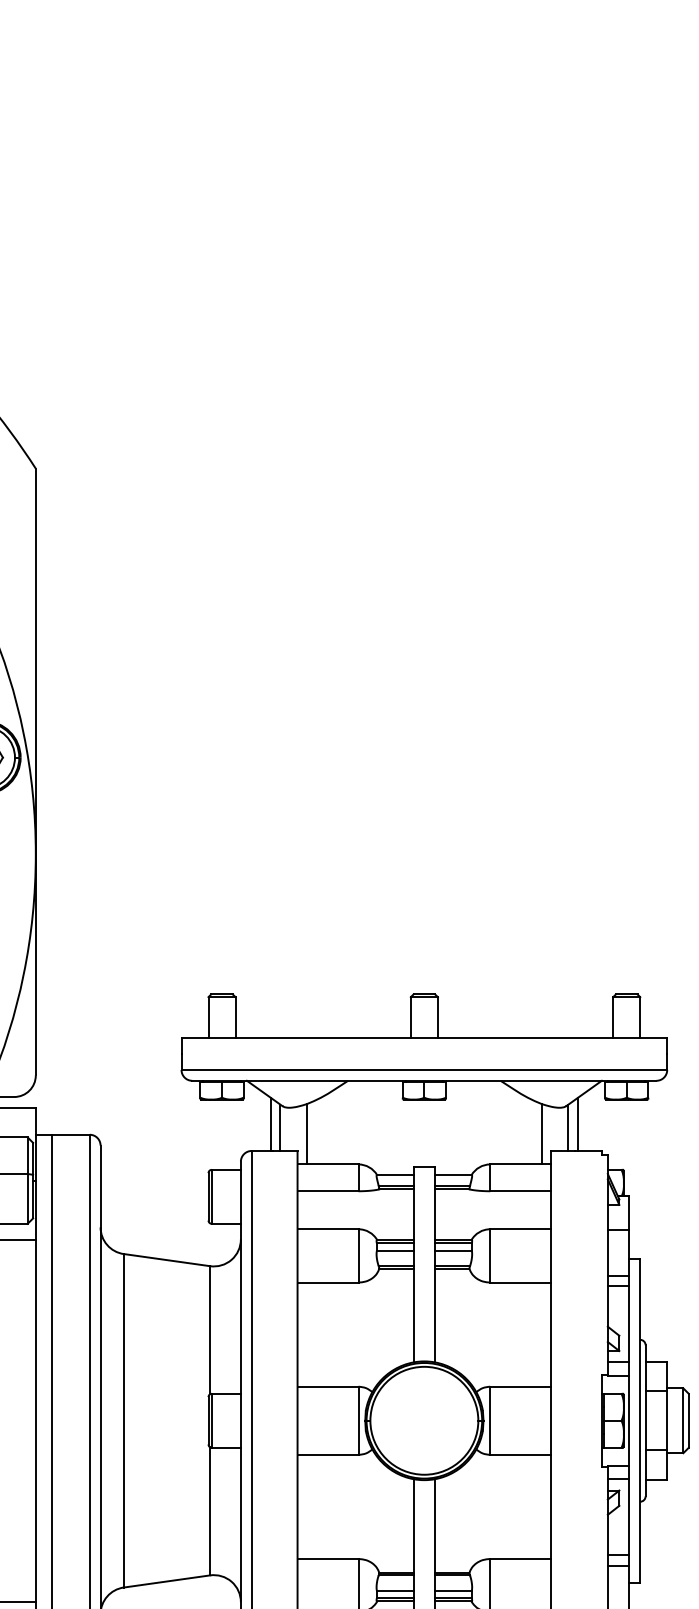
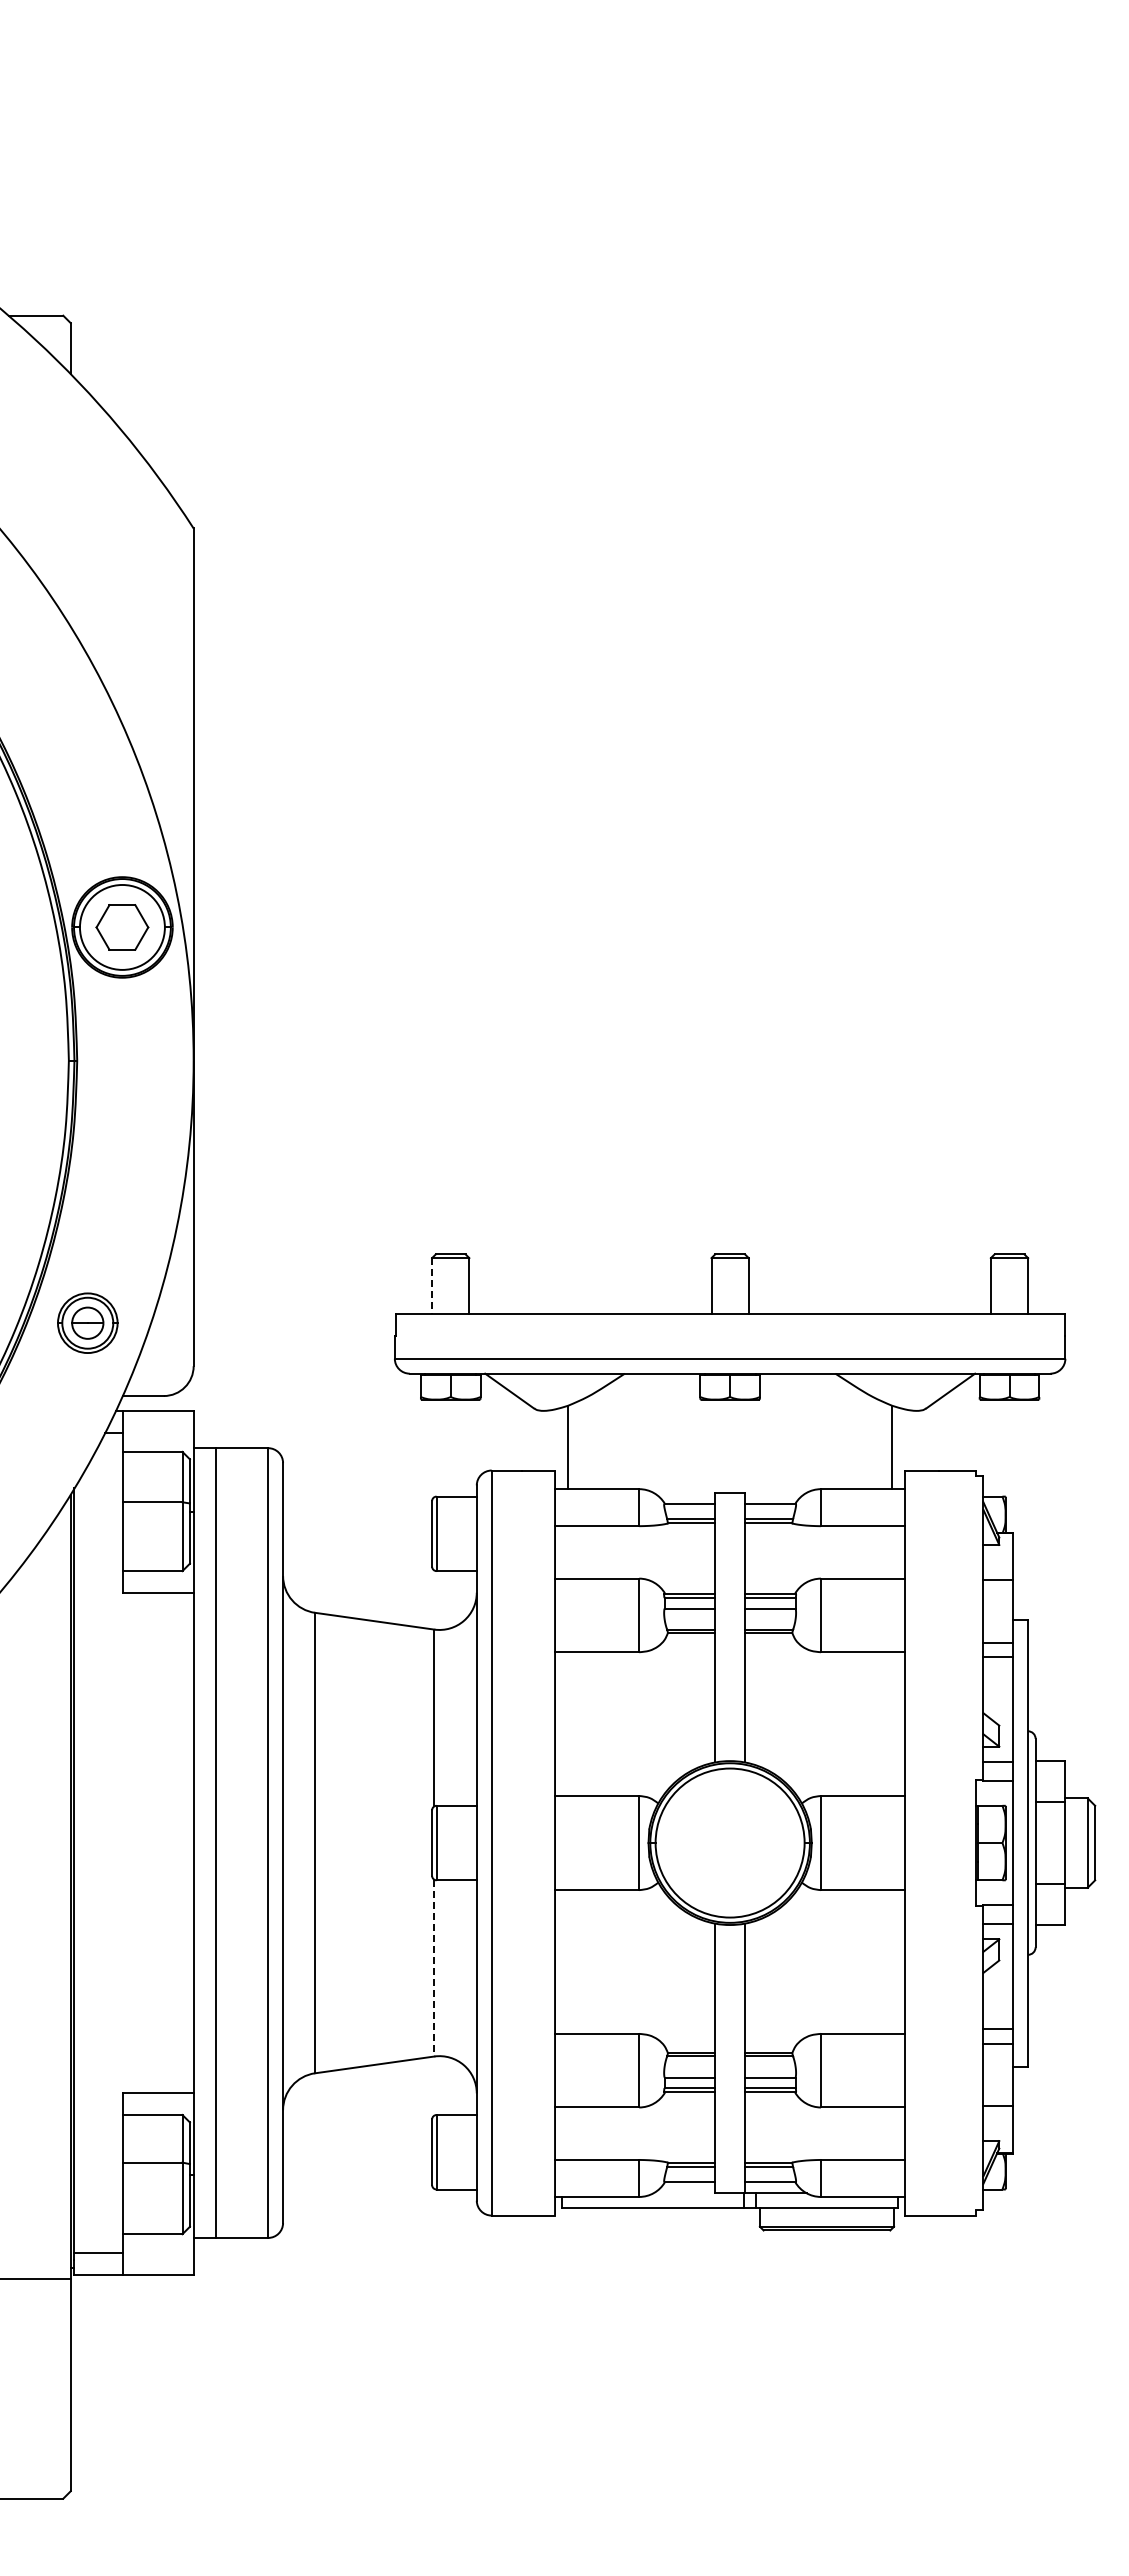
line: (208, 1017) -> (432, 1286), solid -> dashed
line: (270, 1124) -> (517, 1433), removed
line: (578, 1124) -> (942, 1433), removed
line: (280, 1127) -> (531, 1438), removed
line: (568, 1127) -> (928, 1438), removed
line: (210, 1511) -> (434, 1968), solid -> dashed

